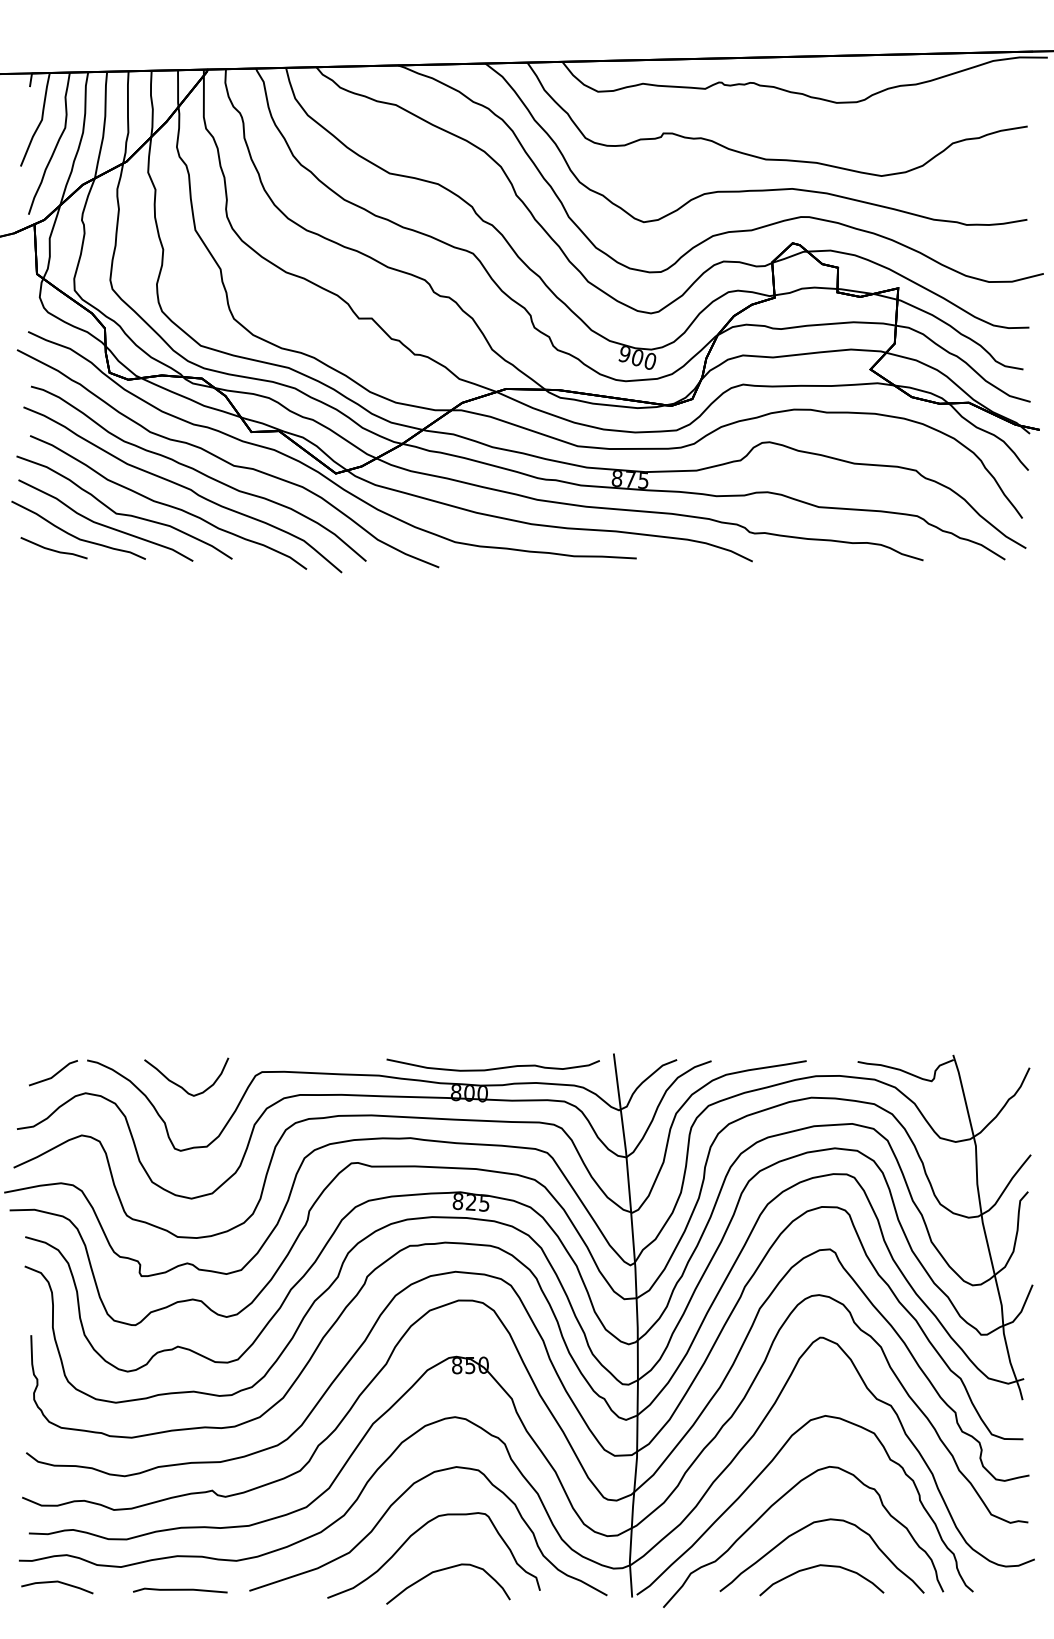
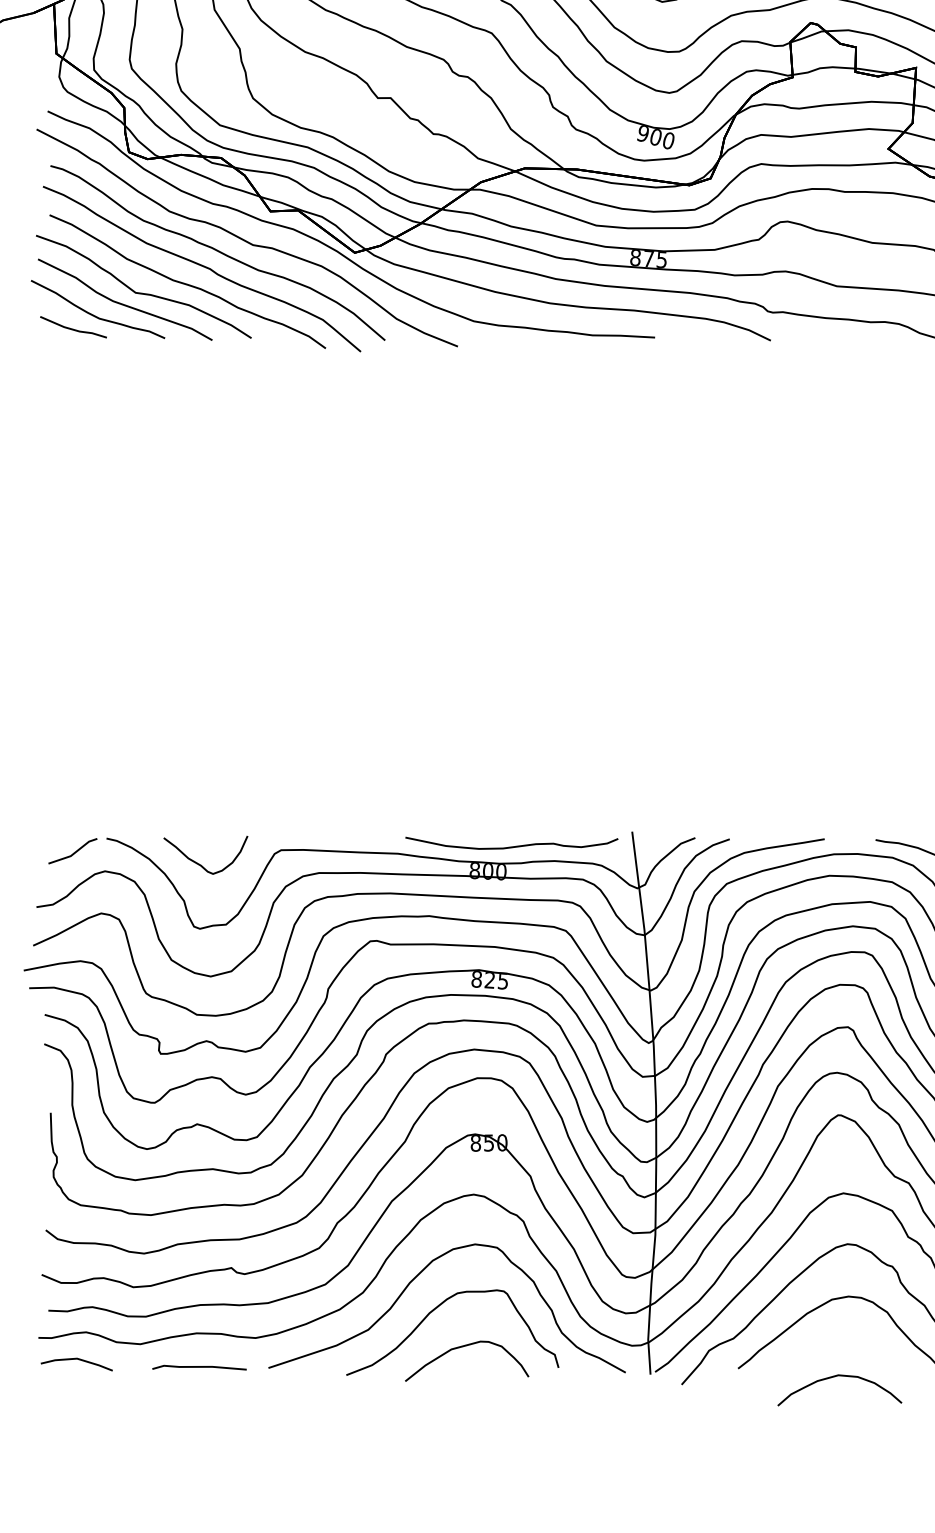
part: (816, 1567) -> (834, 1377), moved

